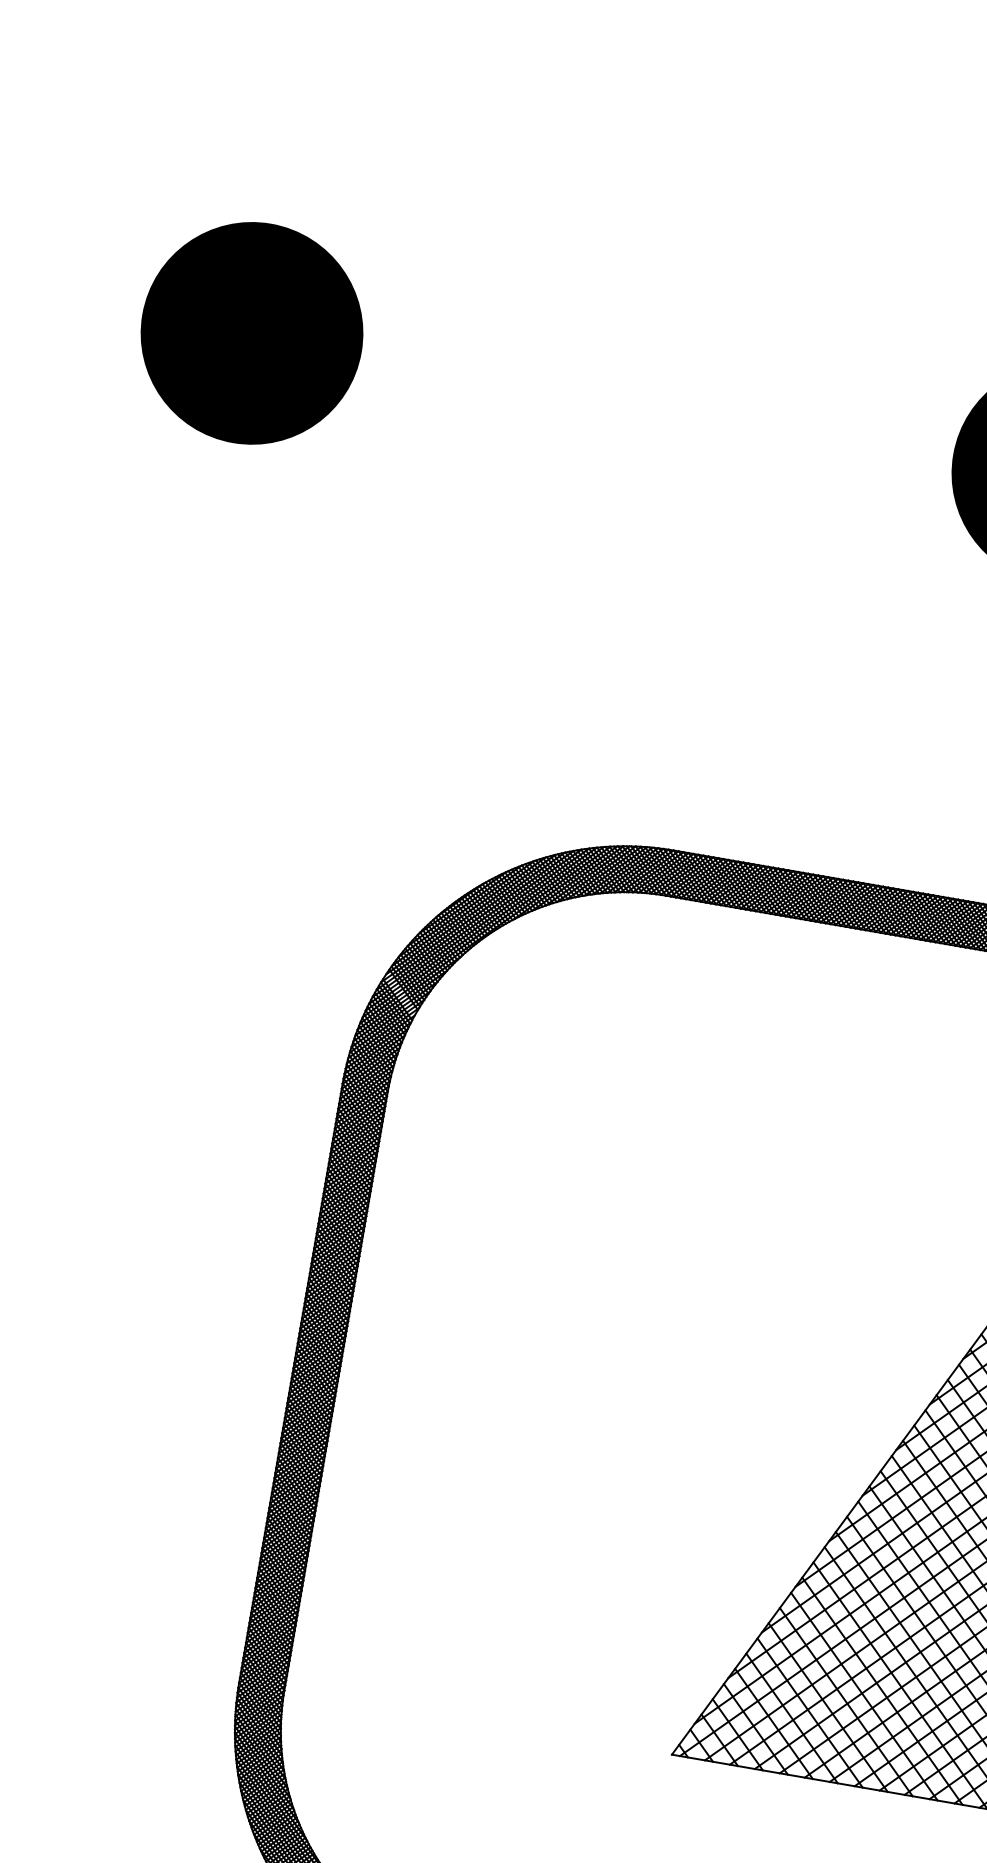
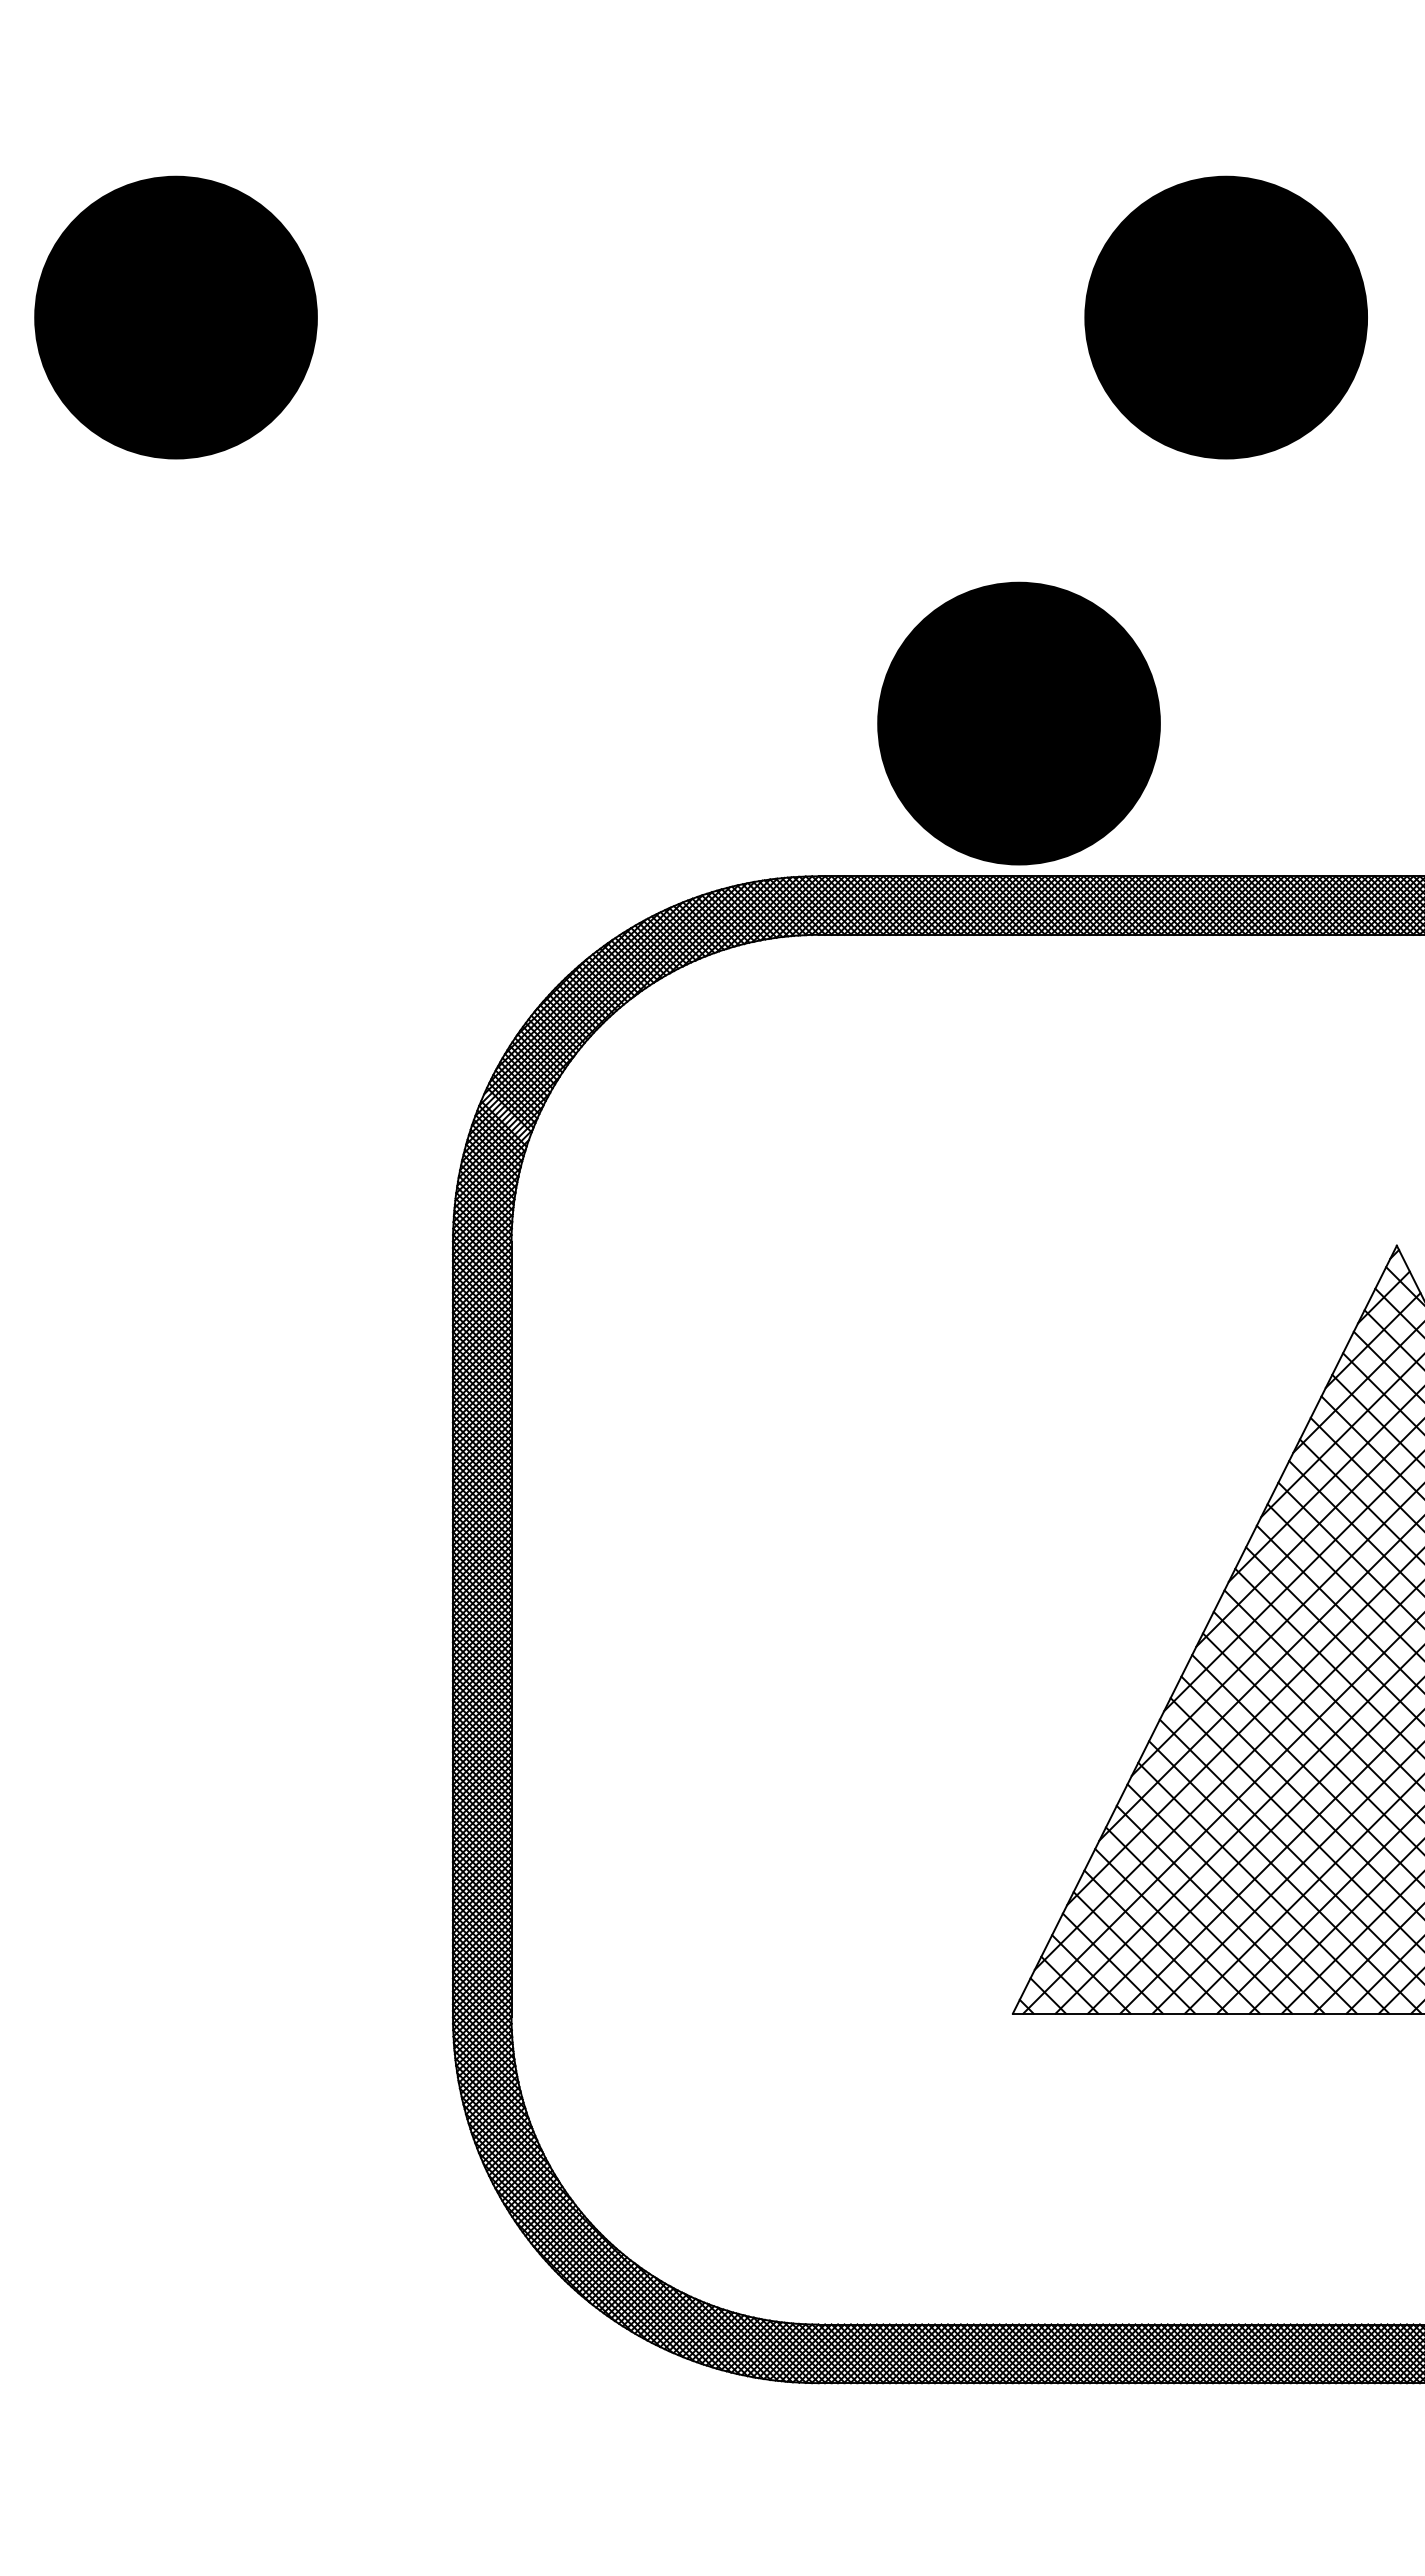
part: (848, 759) -> (1018, 723), added

